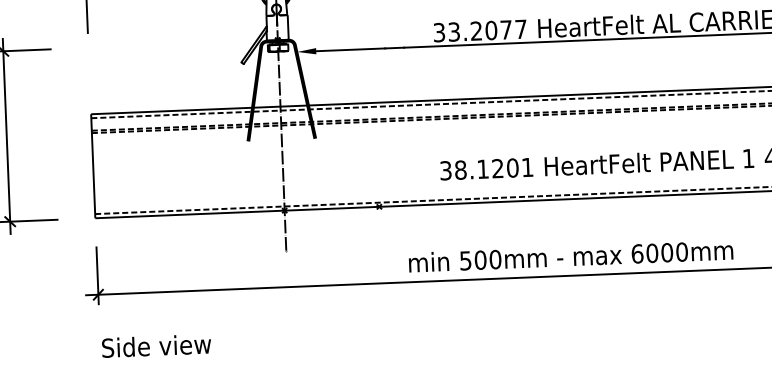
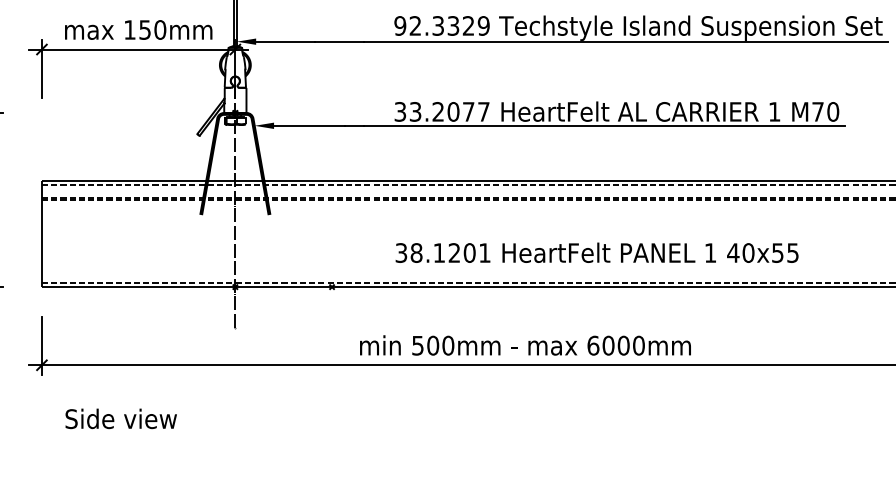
text: (155, 345) -> (120, 418), moved

